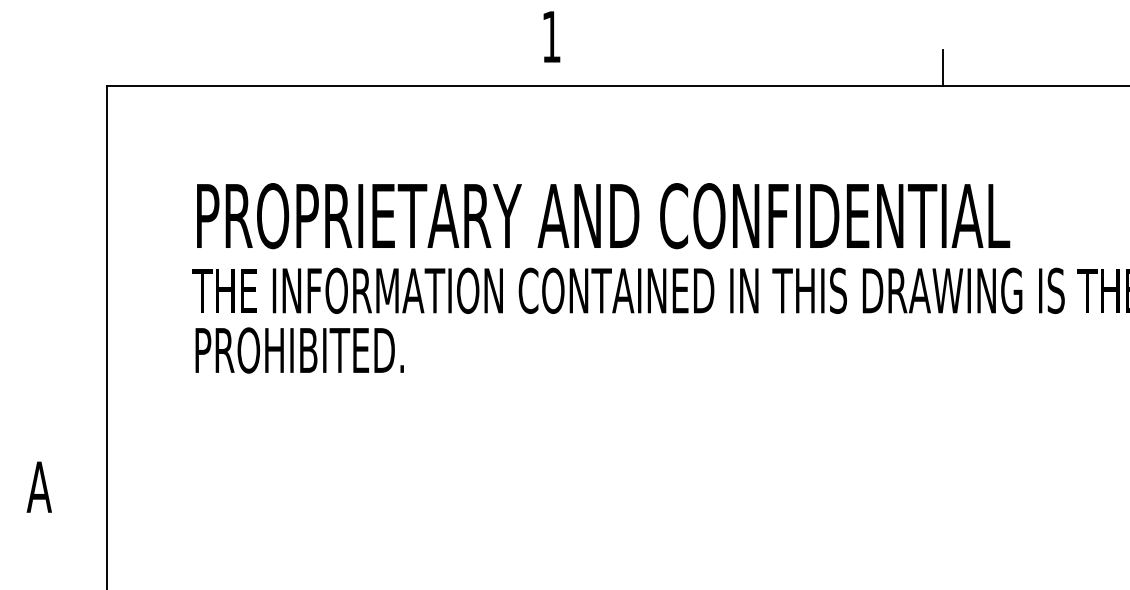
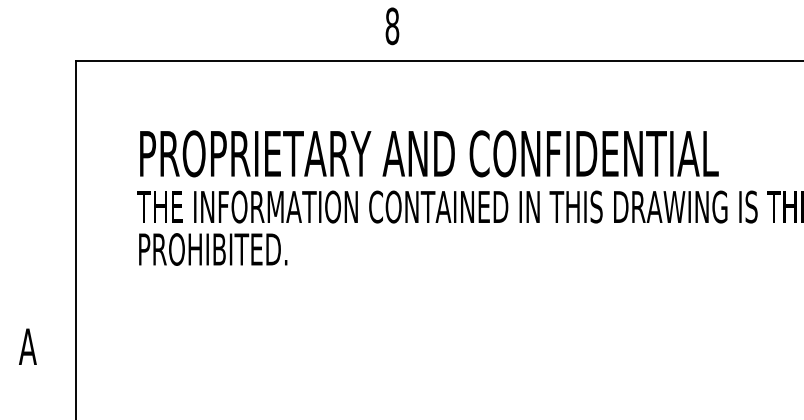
text: (551, 37) -> (392, 26), 1 -> 8
line: (943, 68) -> (671, 48), removed

